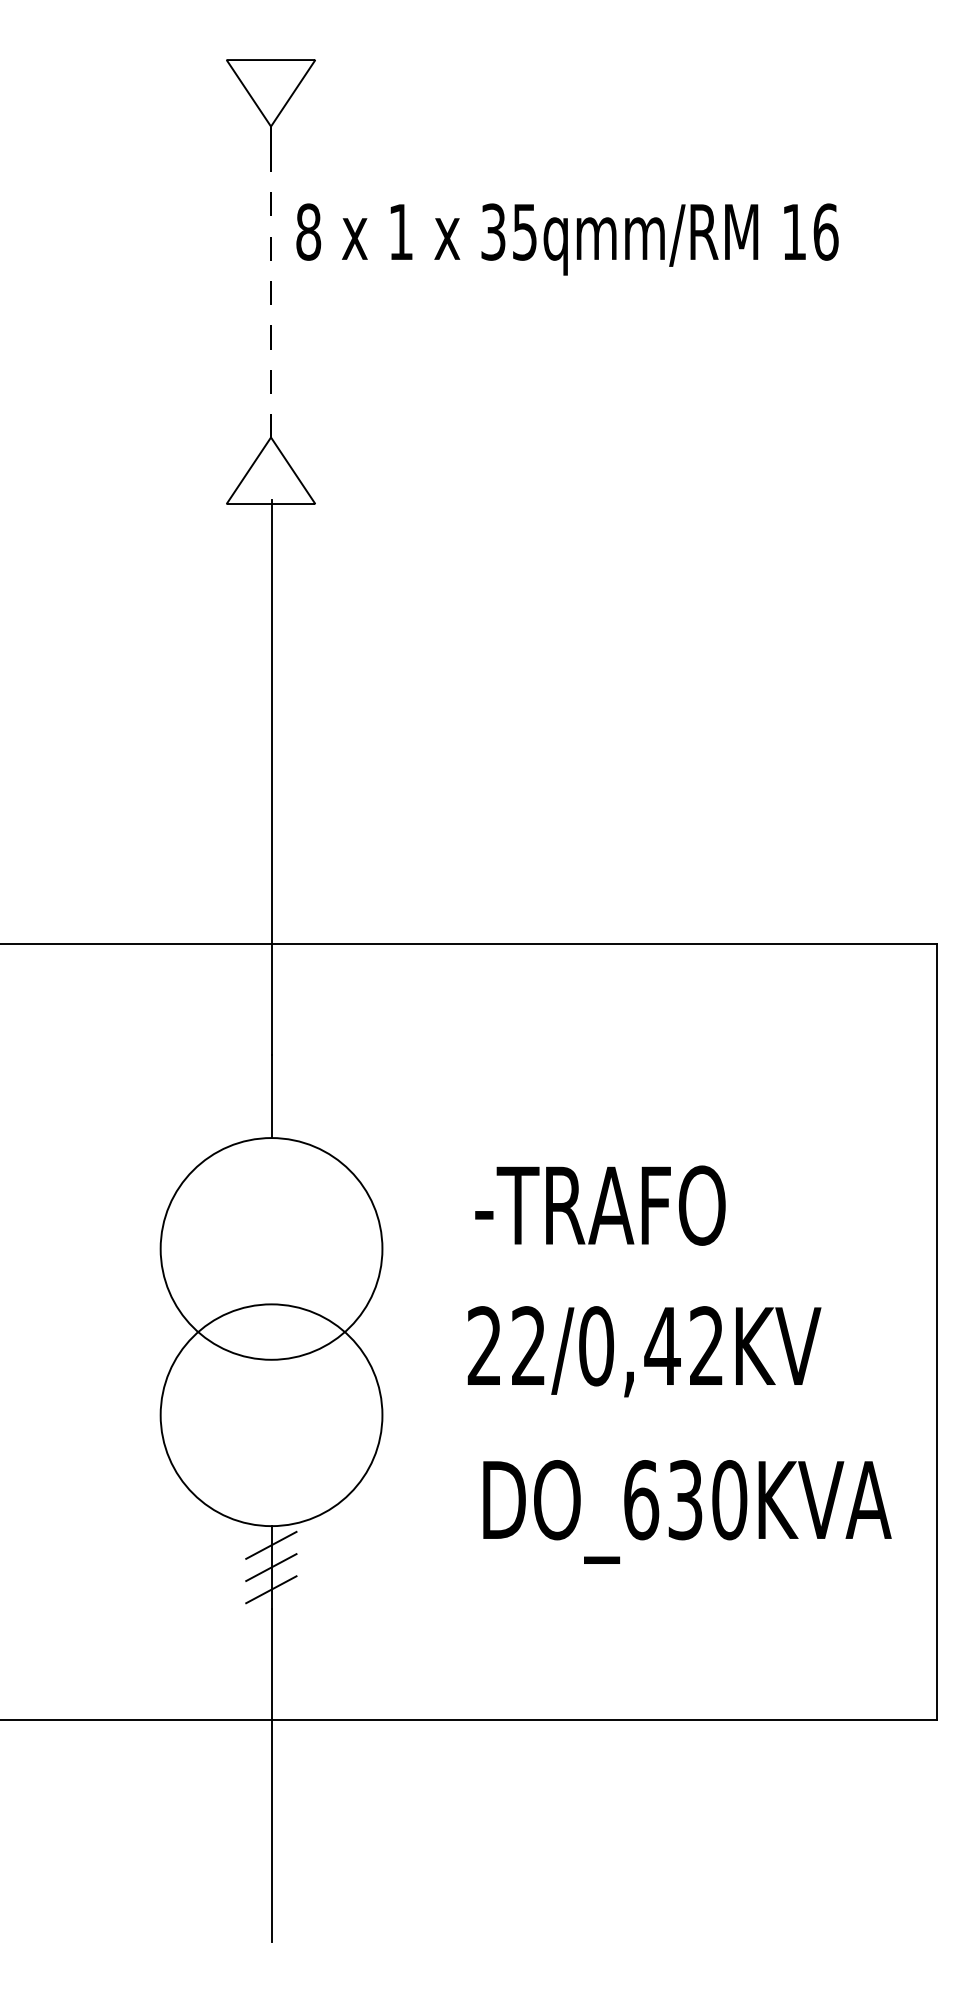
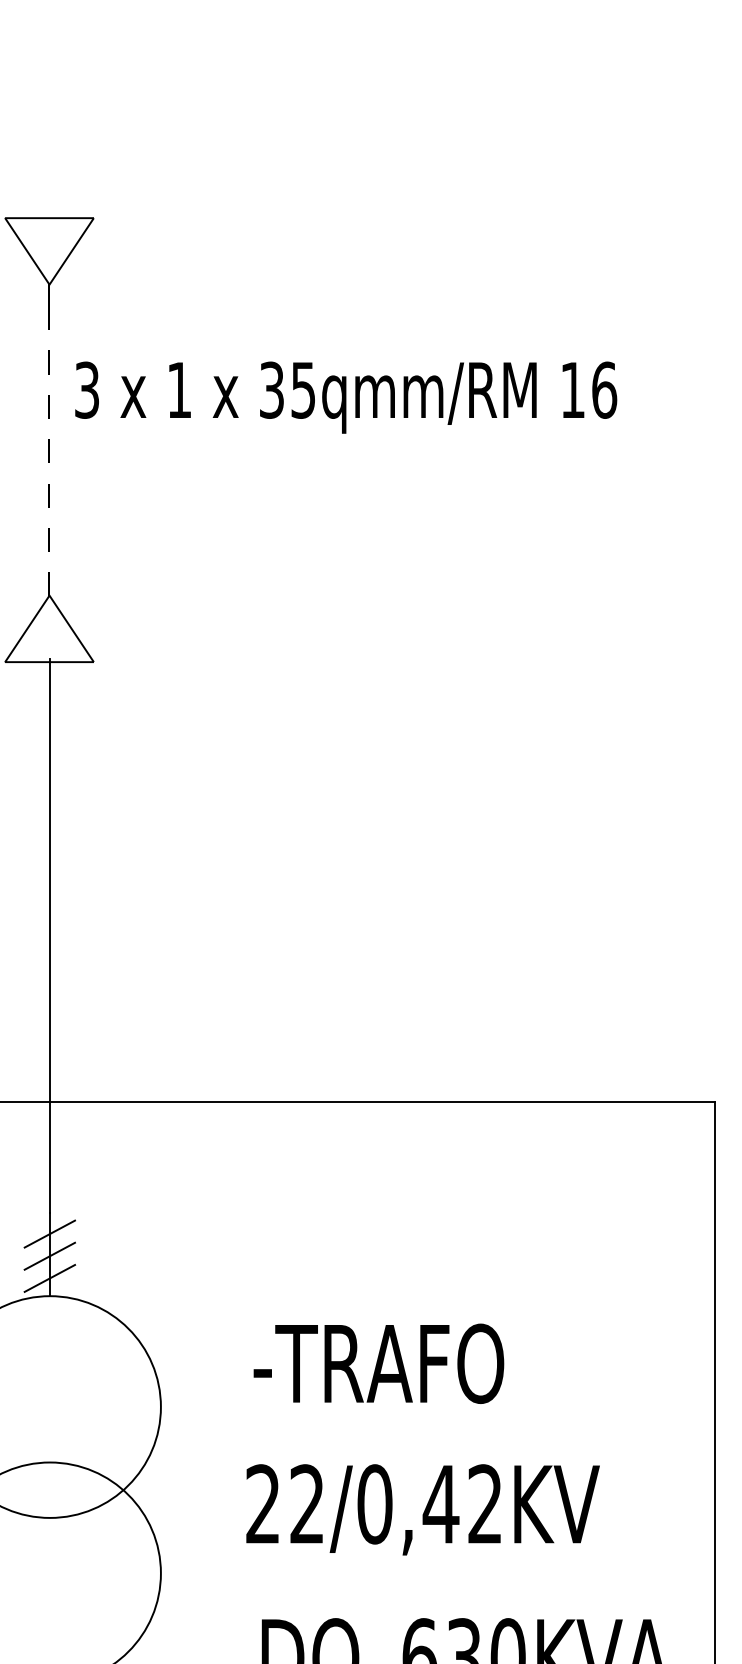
text: (308, 231) -> (87, 389), 8 -> 3
line: (271, 1075) -> (50, 1233), added
line: (271, 1097) -> (50, 1255), added
line: (271, 1119) -> (50, 1277), added

